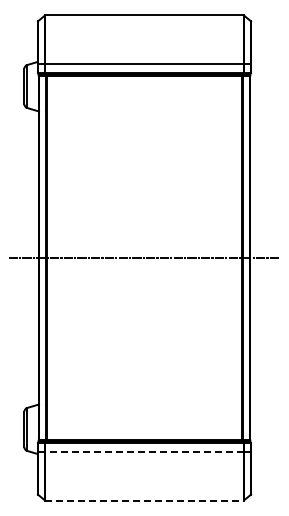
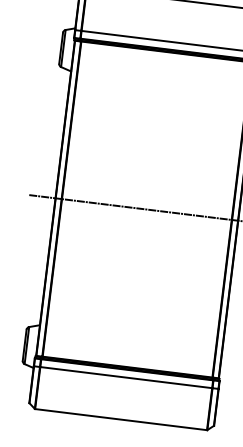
line: (144, 452) -> (126, 378), dashed -> solid
line: (144, 500) -> (121, 419), dashed -> solid

